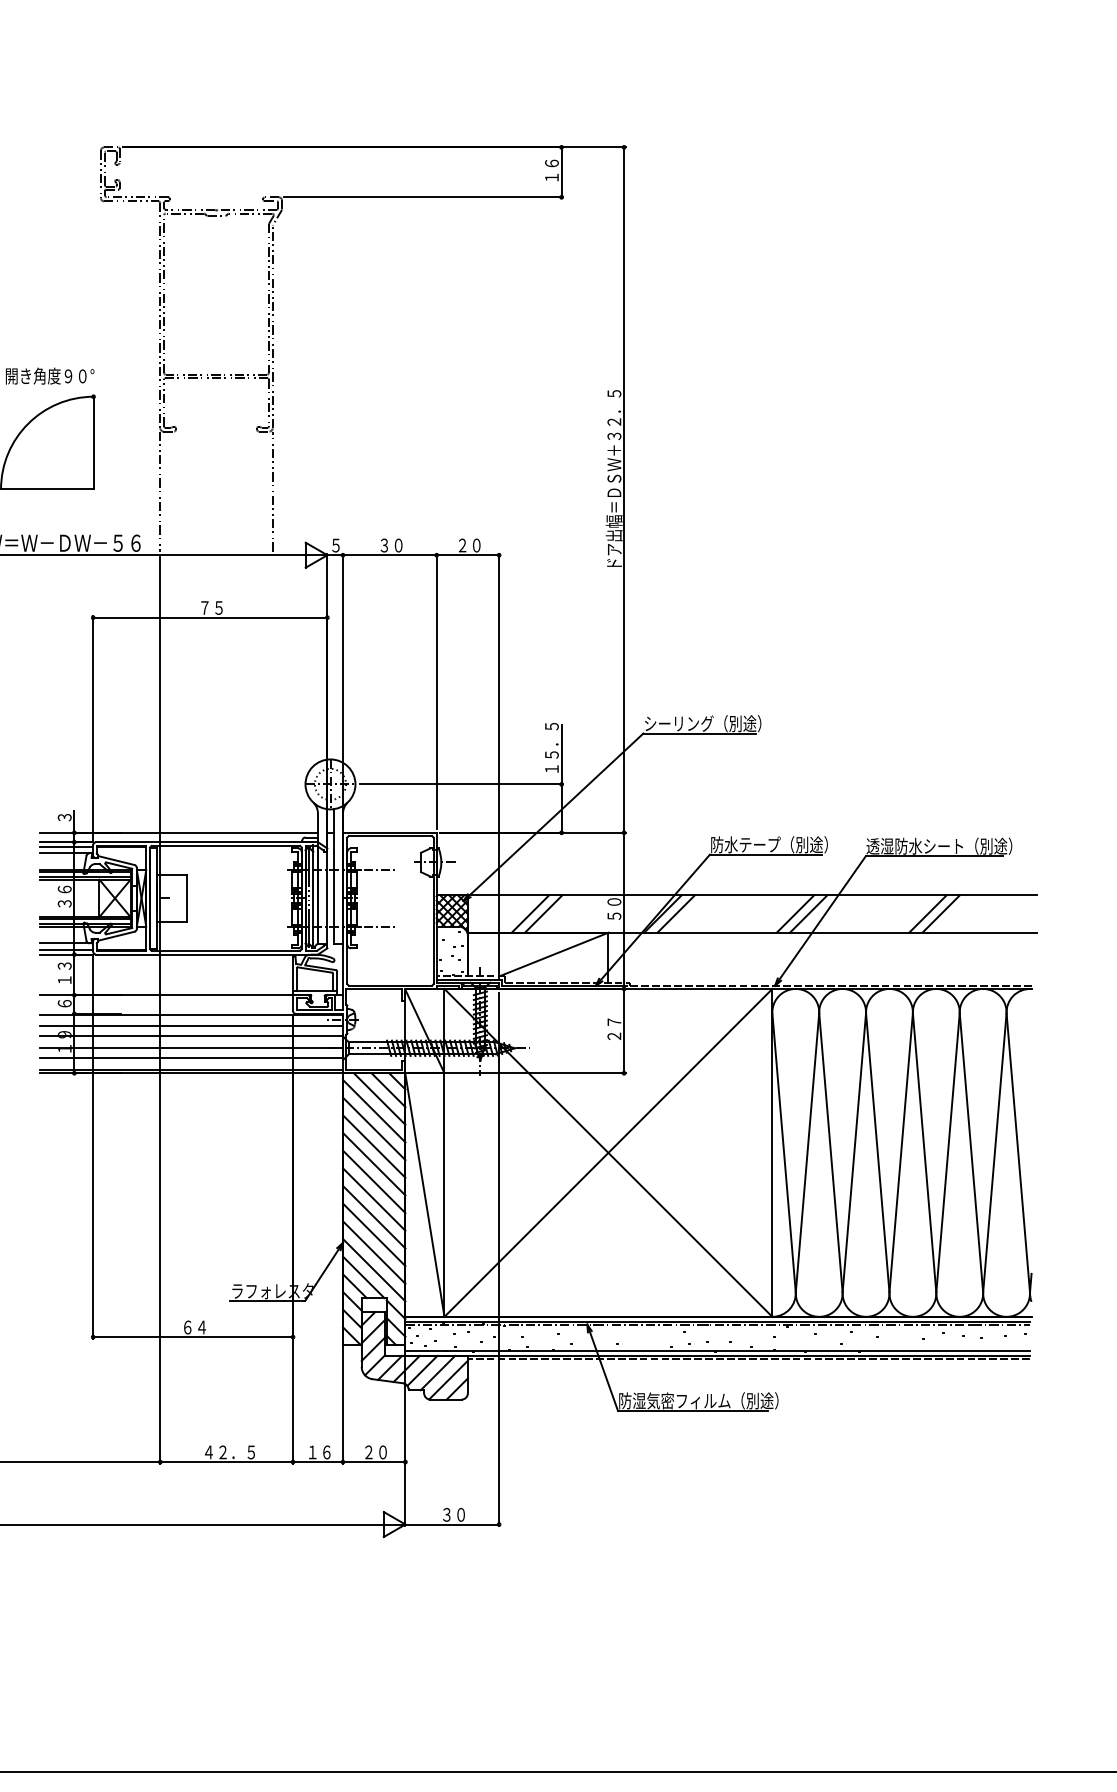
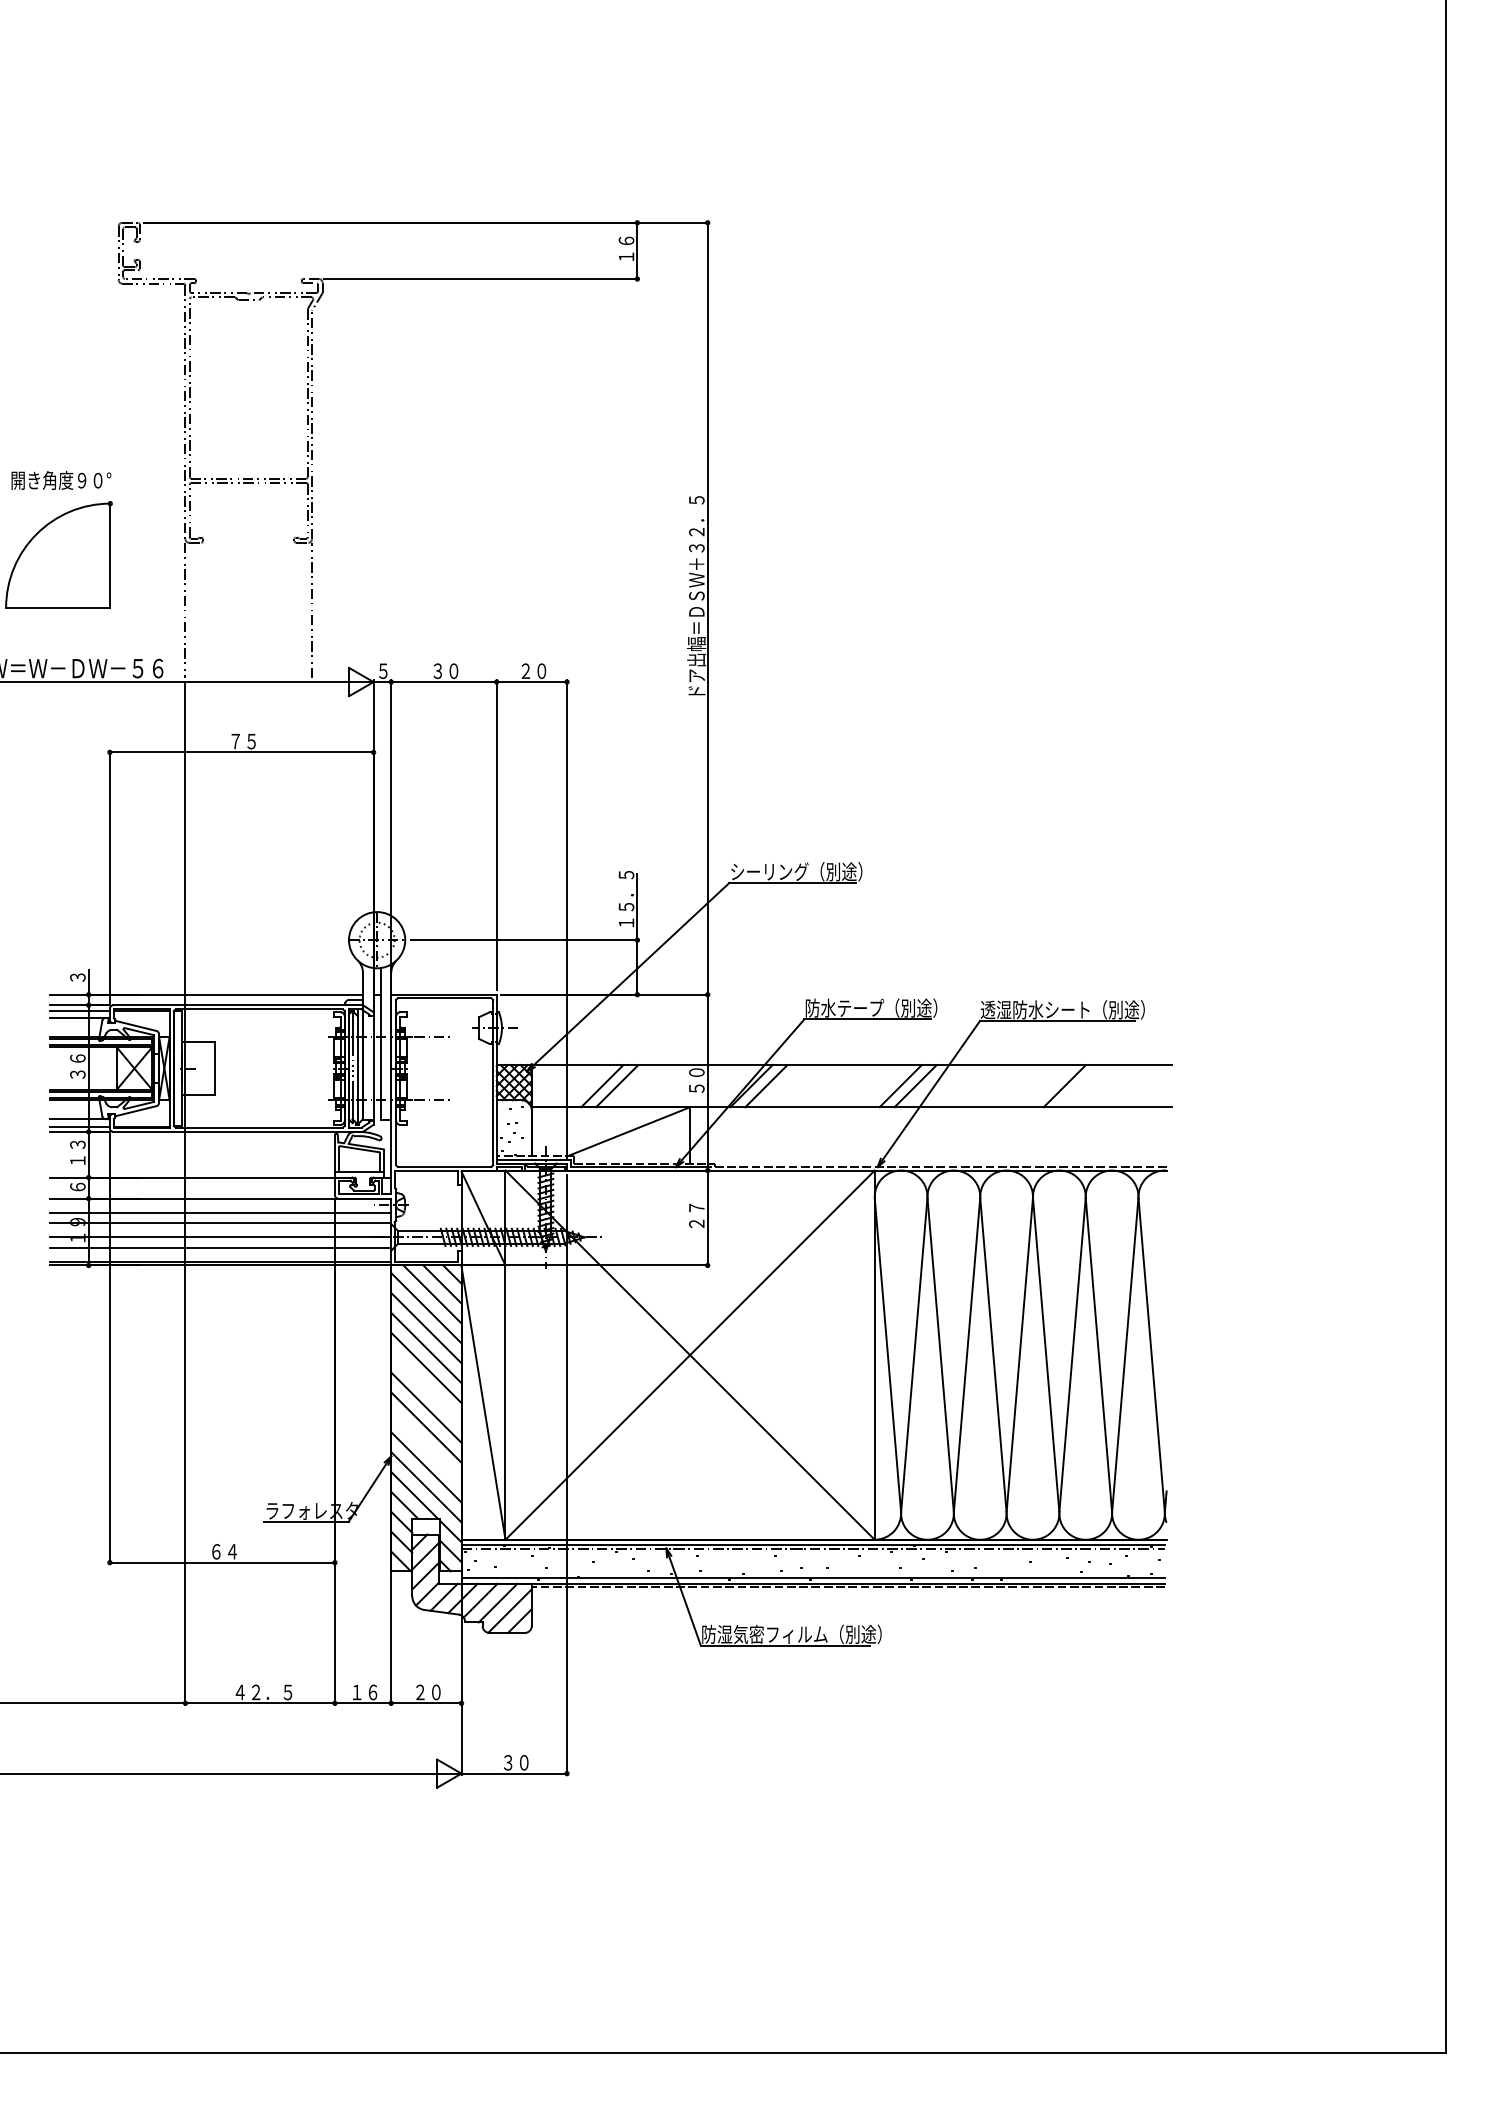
line: (927, 914) -> (1049, 1086), removed
line: (374, 1181) -> (426, 1387), removed
line: (374, 1234) -> (426, 1447), removed

